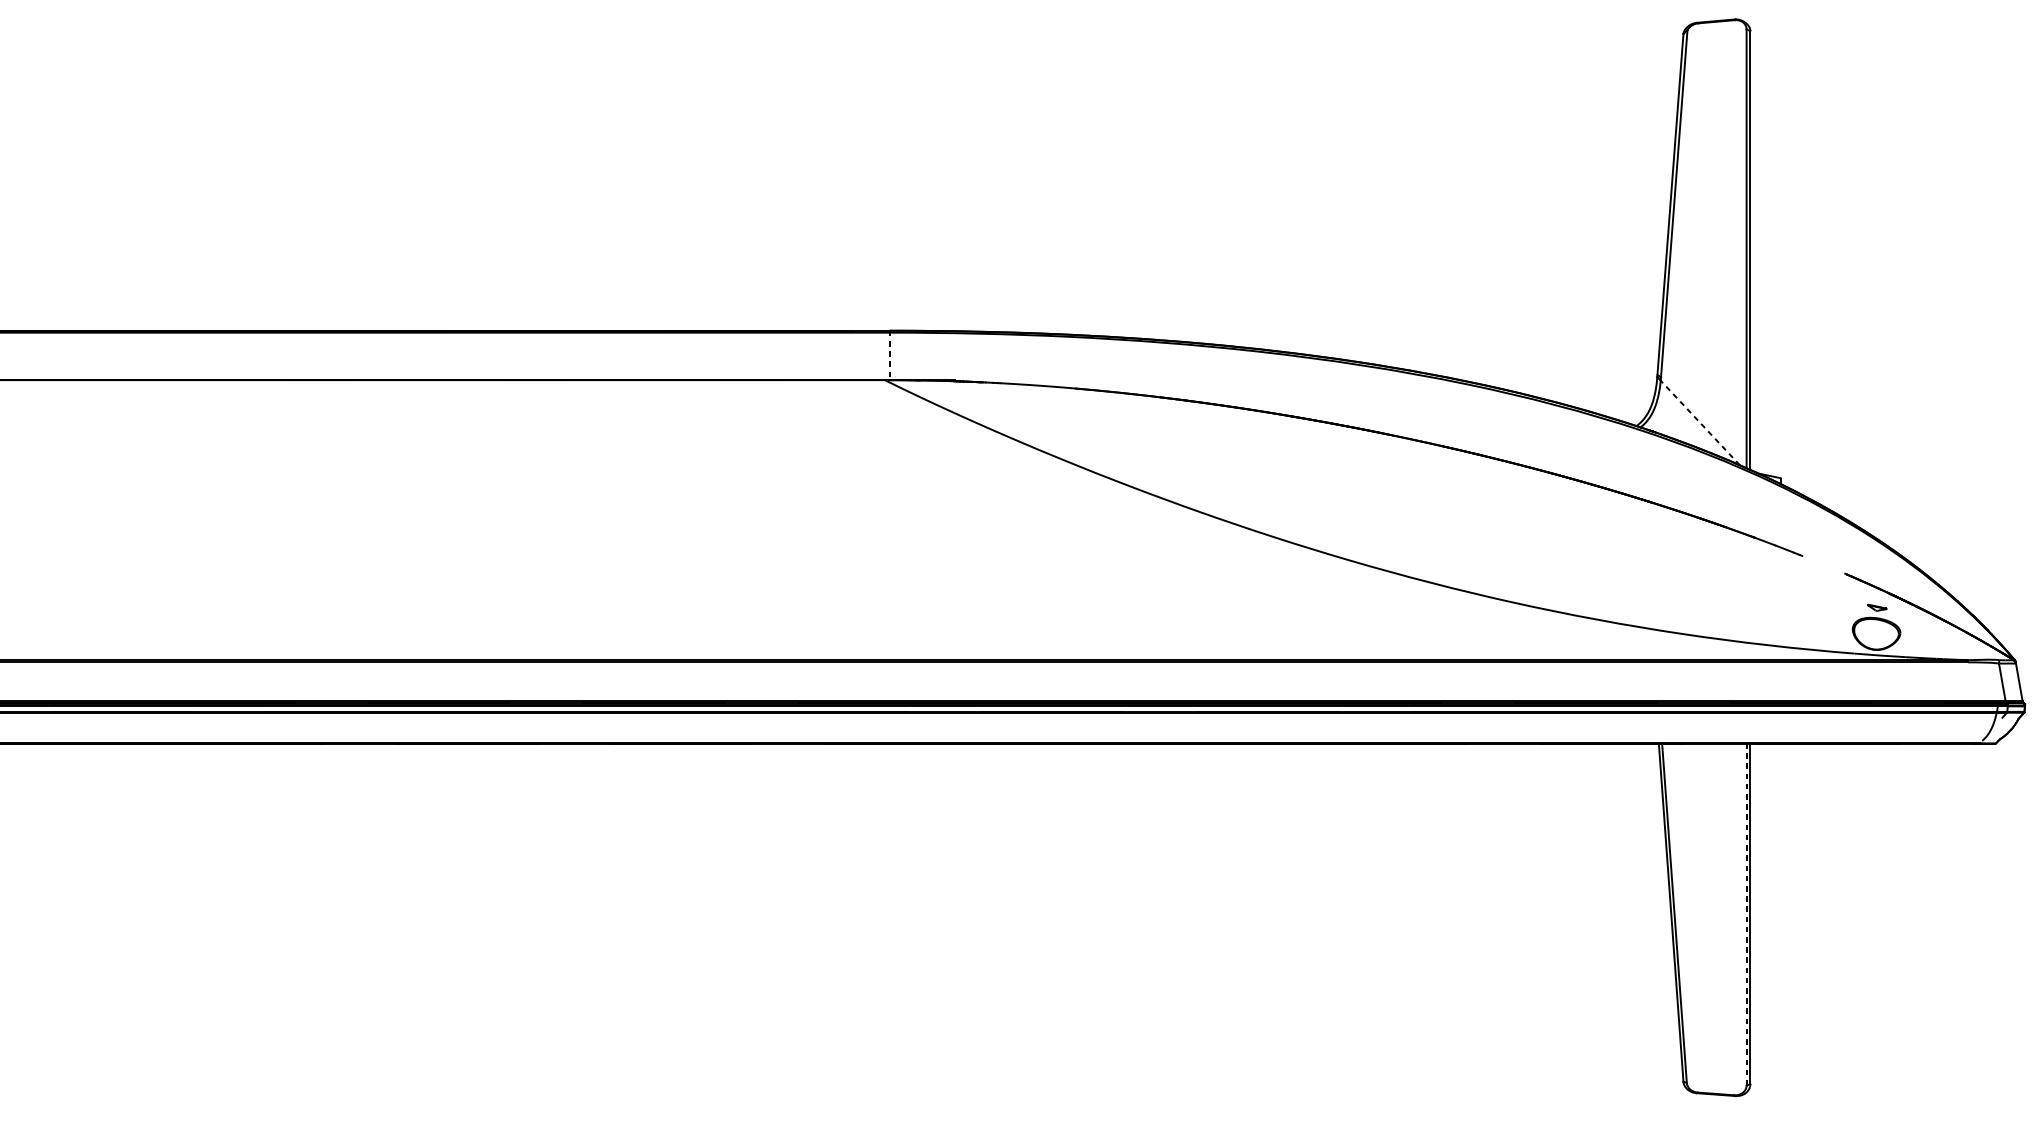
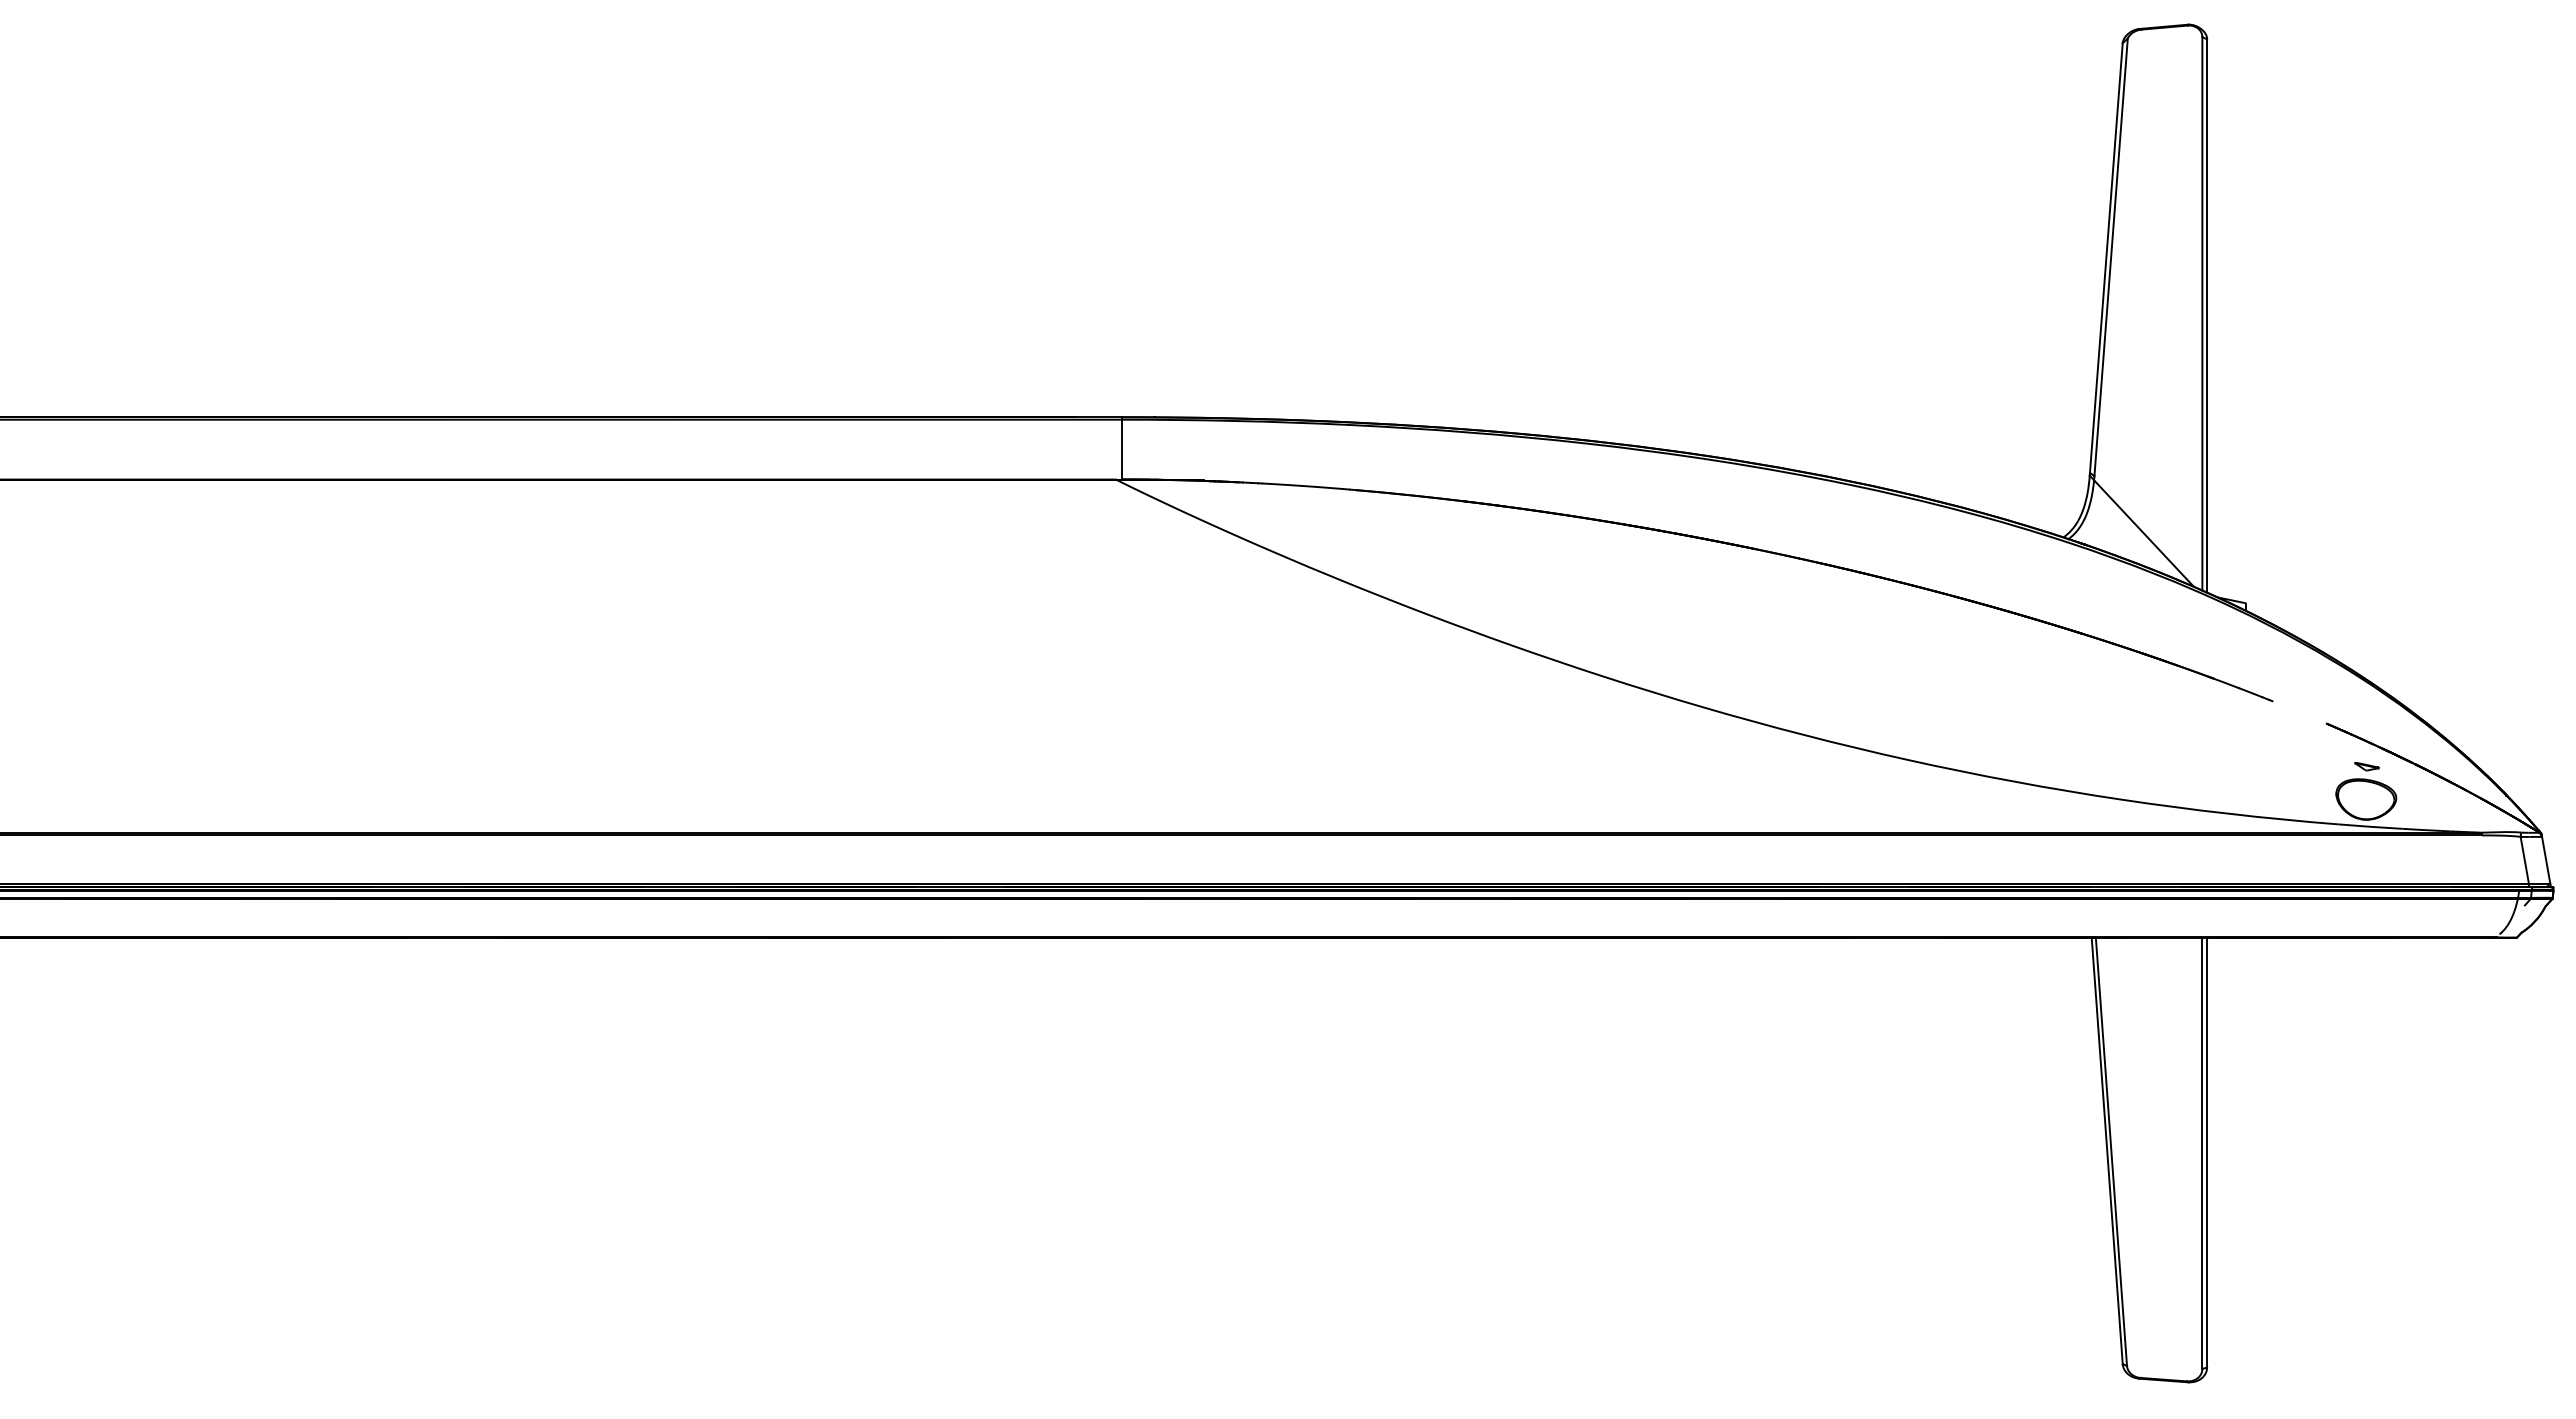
line: (889, 355) -> (1121, 448), dashed -> solid
line: (1699, 422) -> (2143, 533), dashed -> solid
line: (1746, 914) -> (2202, 1153), dashed -> solid

